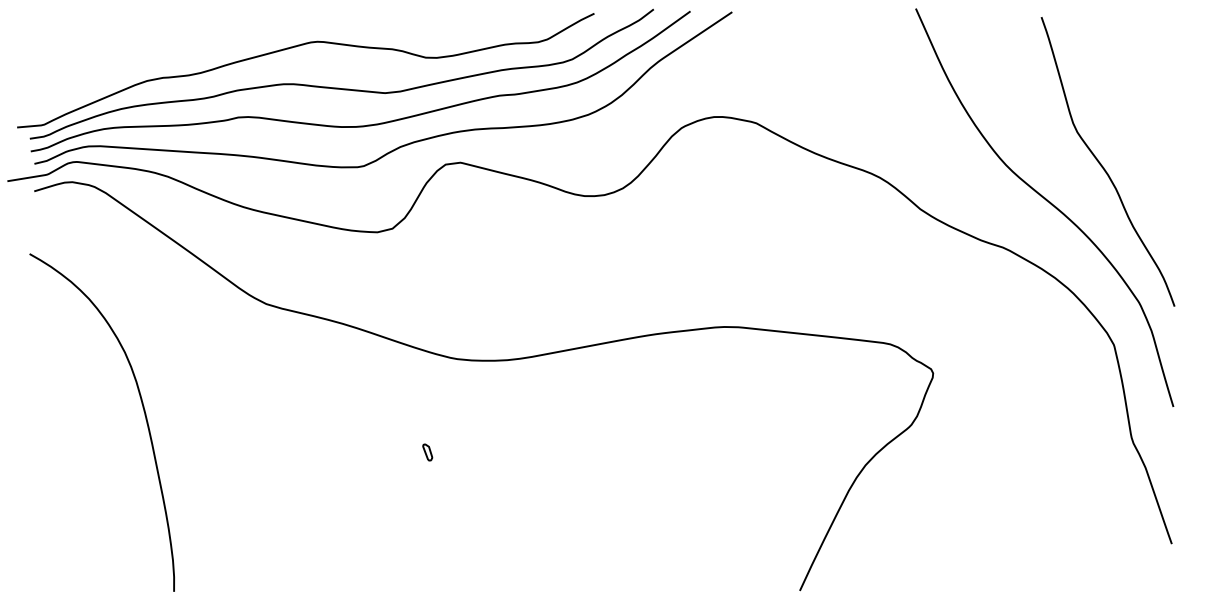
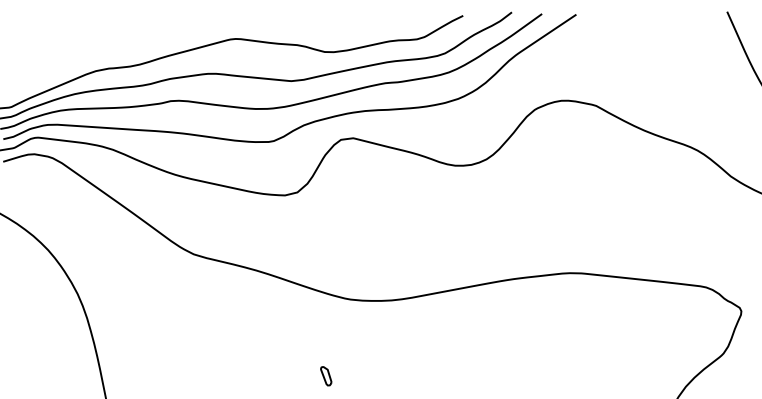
part: (427, 452) -> (326, 376), size x1.4

